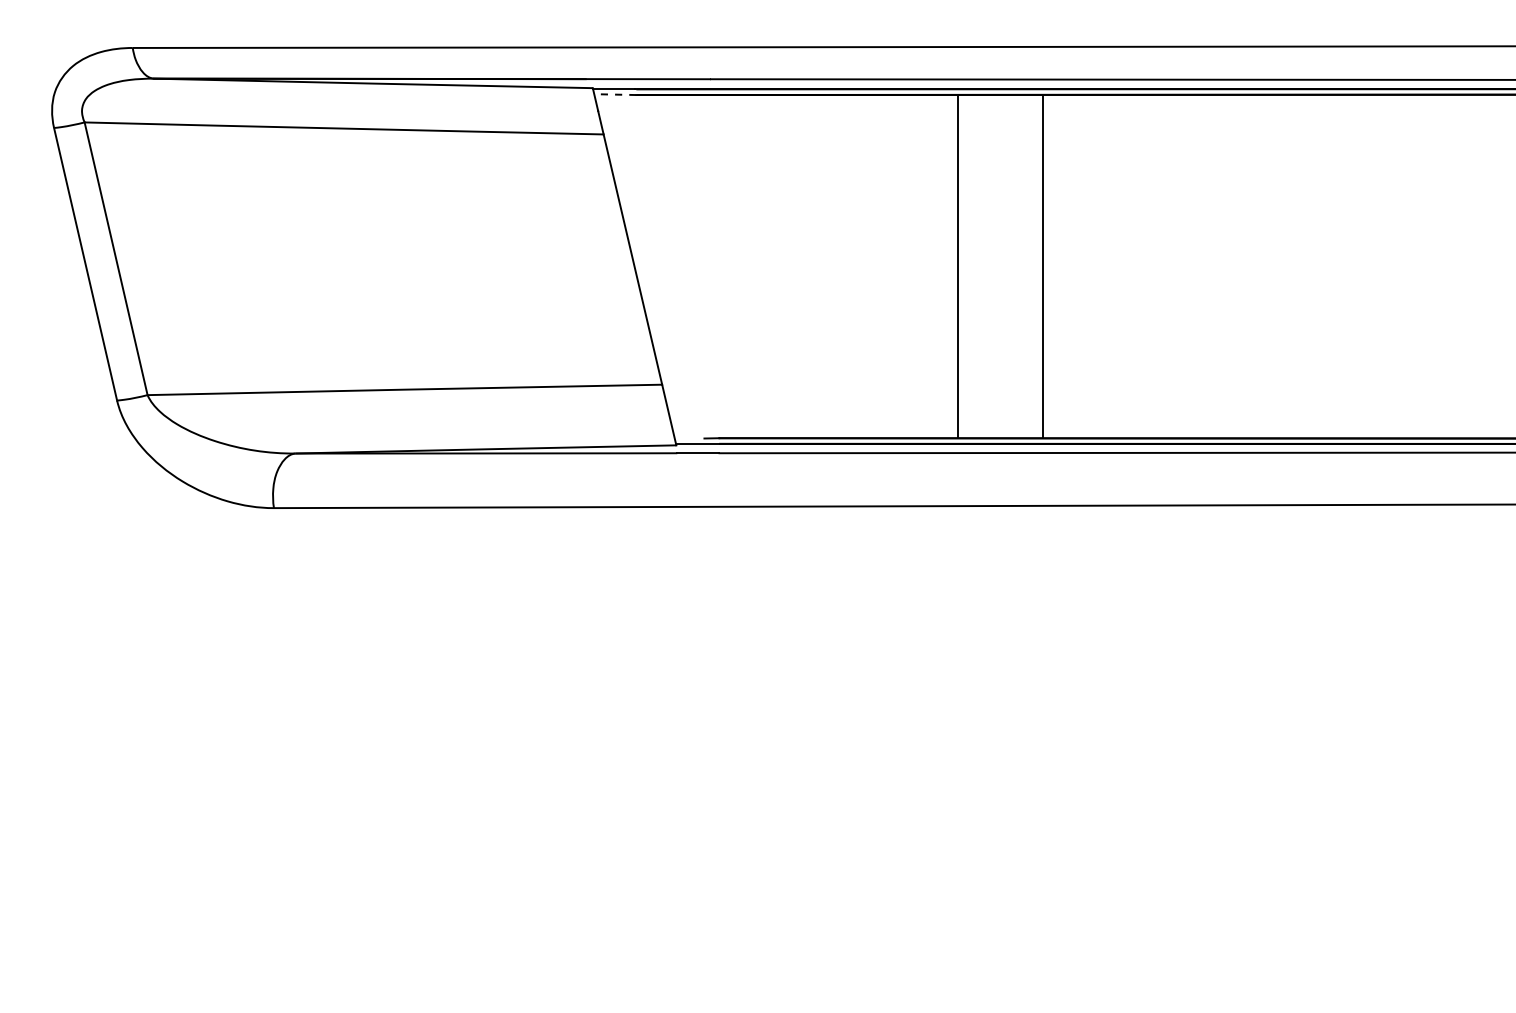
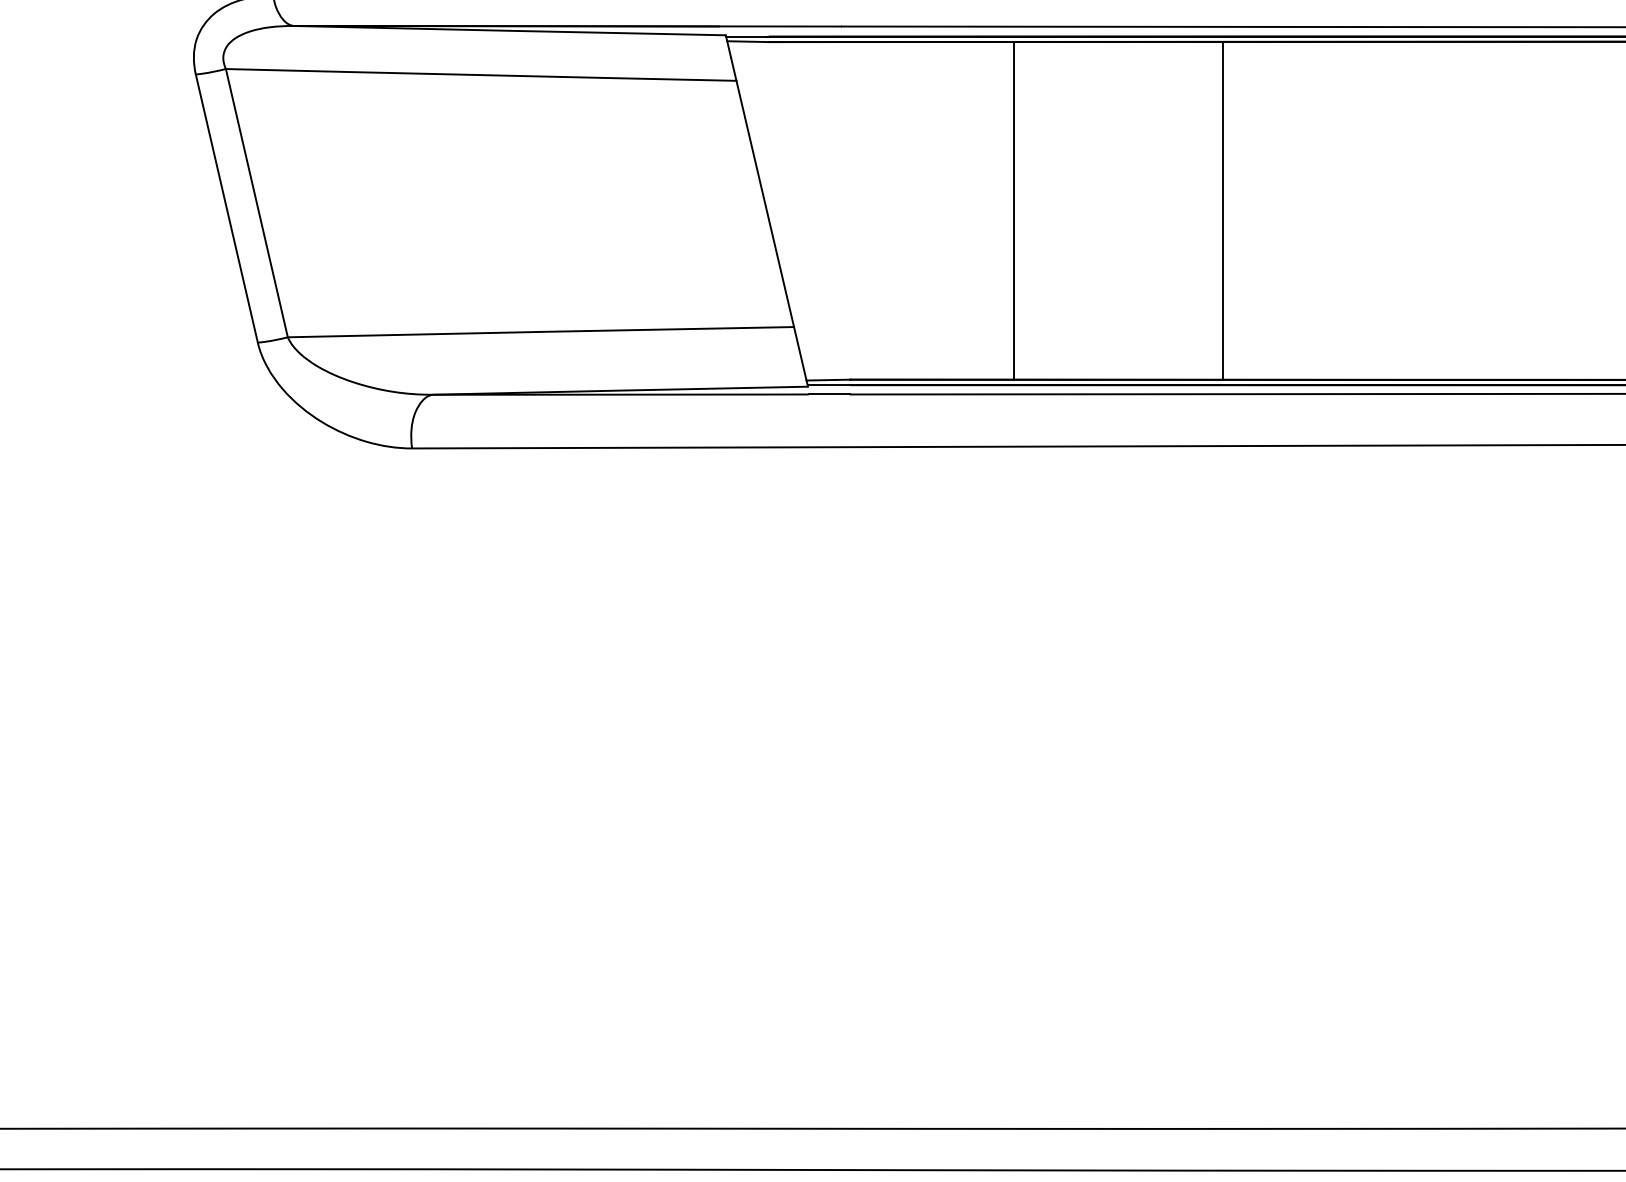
line: (614, 94) -> (747, 41), dashed -> solid
line: (957, 266) -> (1013, 210), moved
line: (1042, 266) -> (1222, 210), moved
line: (689, 438) -> (820, 379), added

